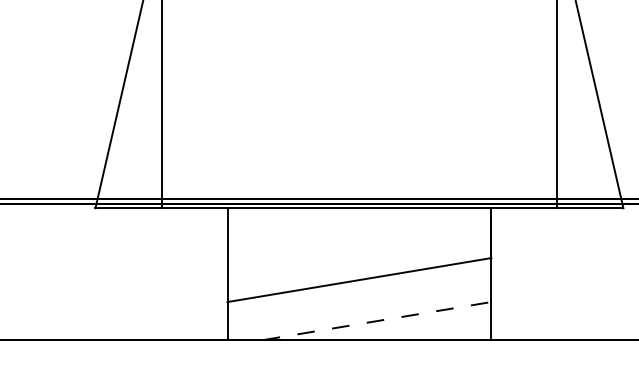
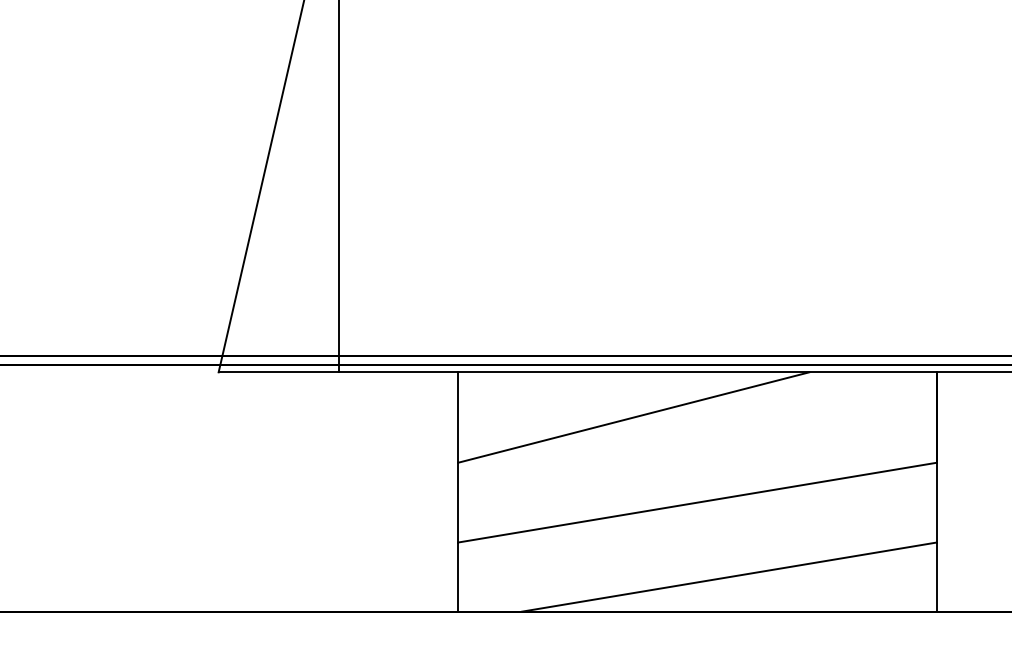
line: (324, 233) -> (634, 418), added
line: (377, 321) -> (730, 577), dashed -> solid

